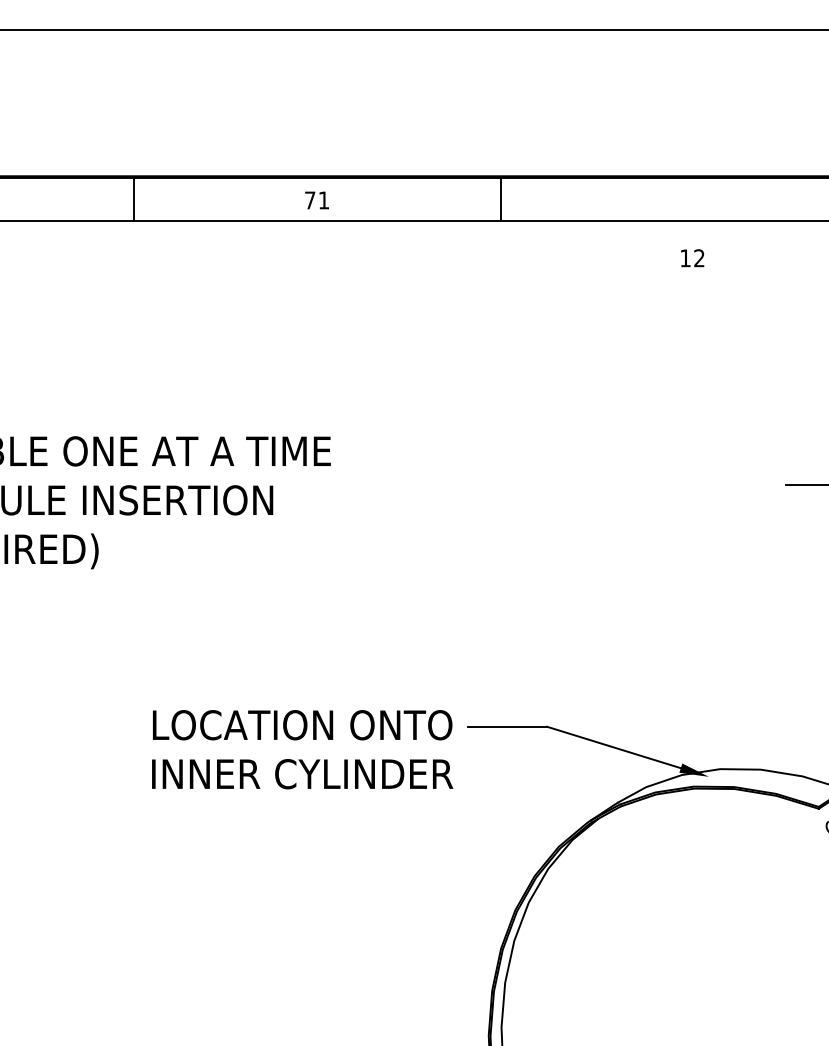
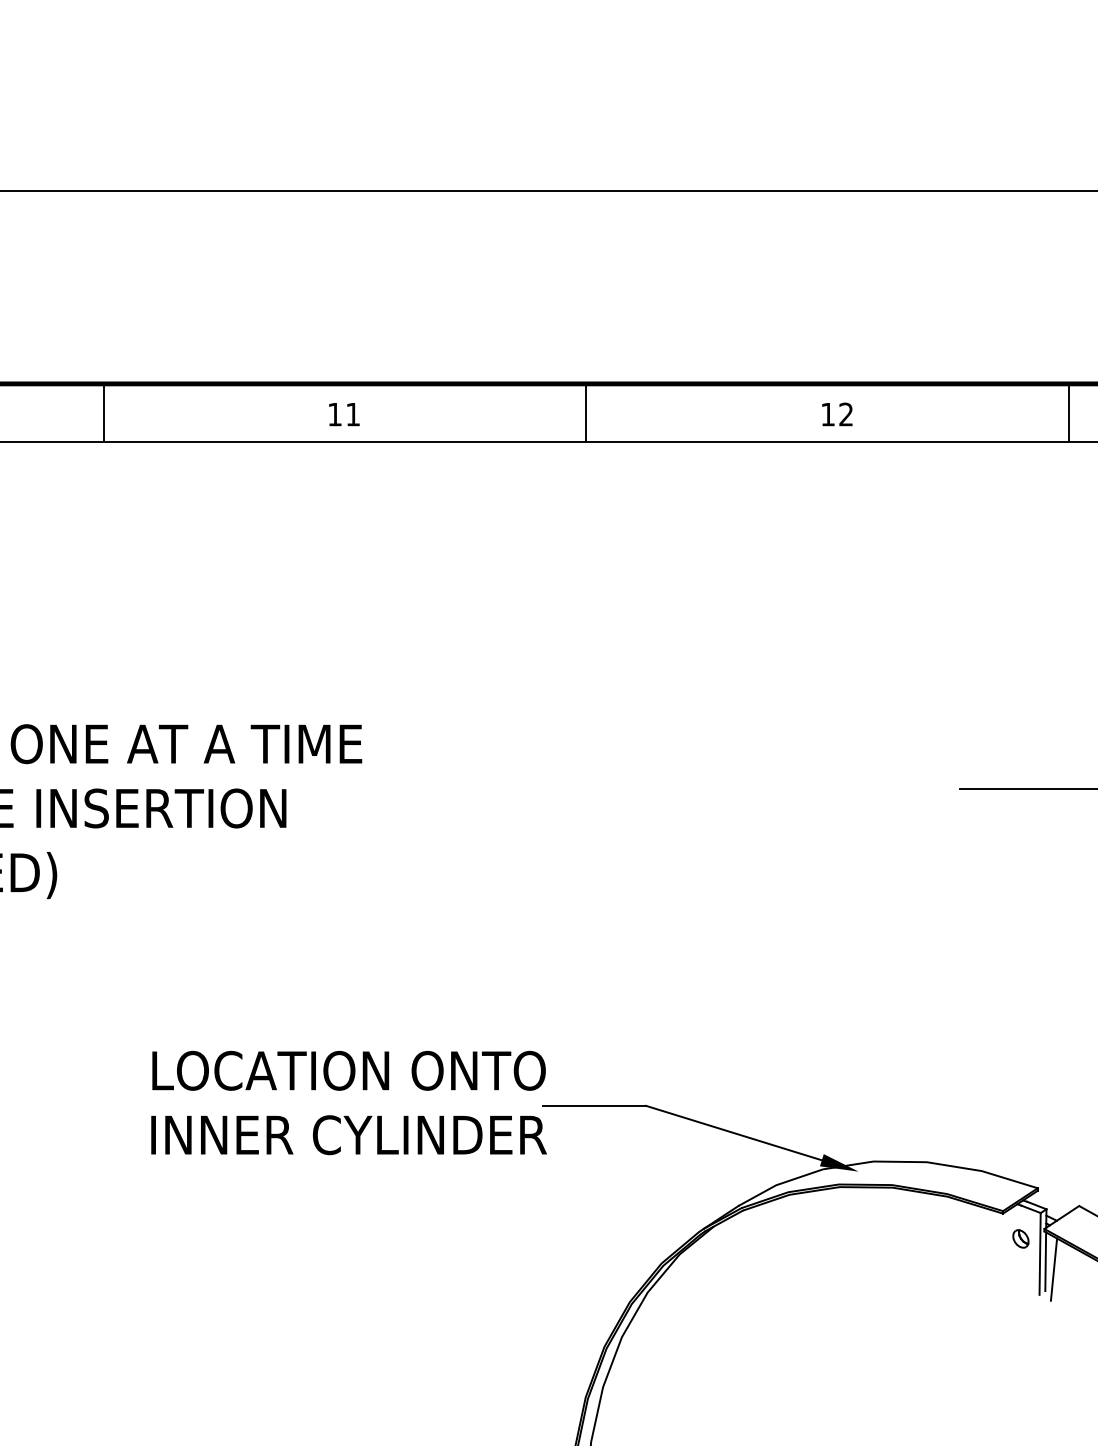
text: (309, 200) -> (334, 414), 71 -> 11
text: (692, 258) -> (837, 414), moved
text: (302, 749) -> (348, 1102), moved

